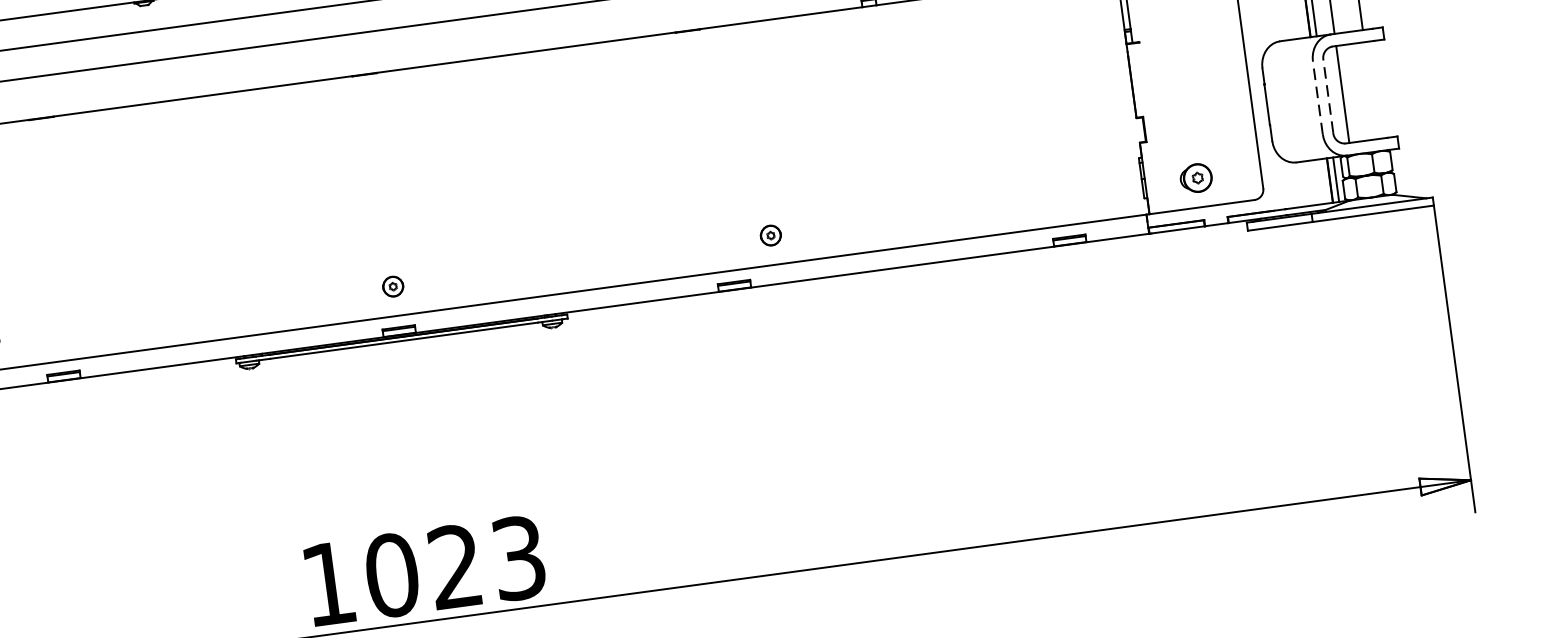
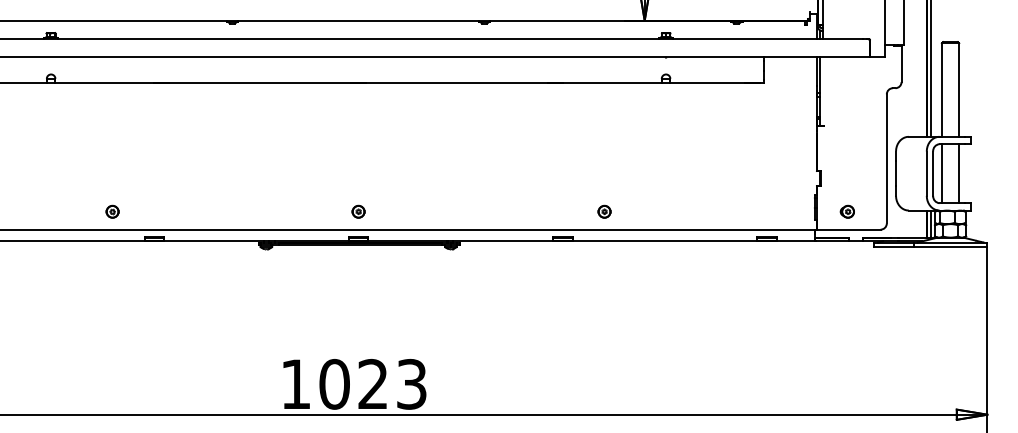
line: (1371, 90) -> (959, 173), added
line: (1328, 96) -> (933, 173), dashed -> solid
line: (1317, 97) -> (926, 173), dashed -> solid
part: (1194, 177) -> (846, 211), size x0.71
part: (770, 235) -> (604, 211), moved

